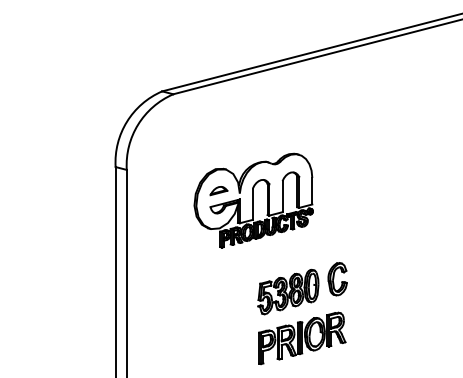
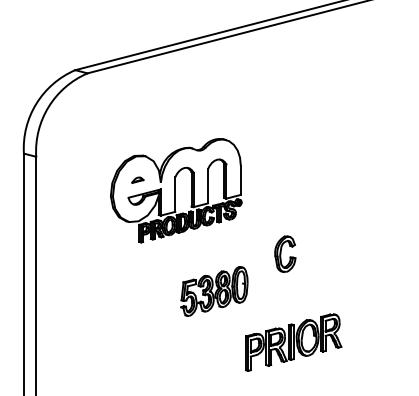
part: (218, 191) -> (137, 180), size x0.6
part: (337, 279) -> (285, 254), moved
part: (302, 338) -> (293, 342), moved

